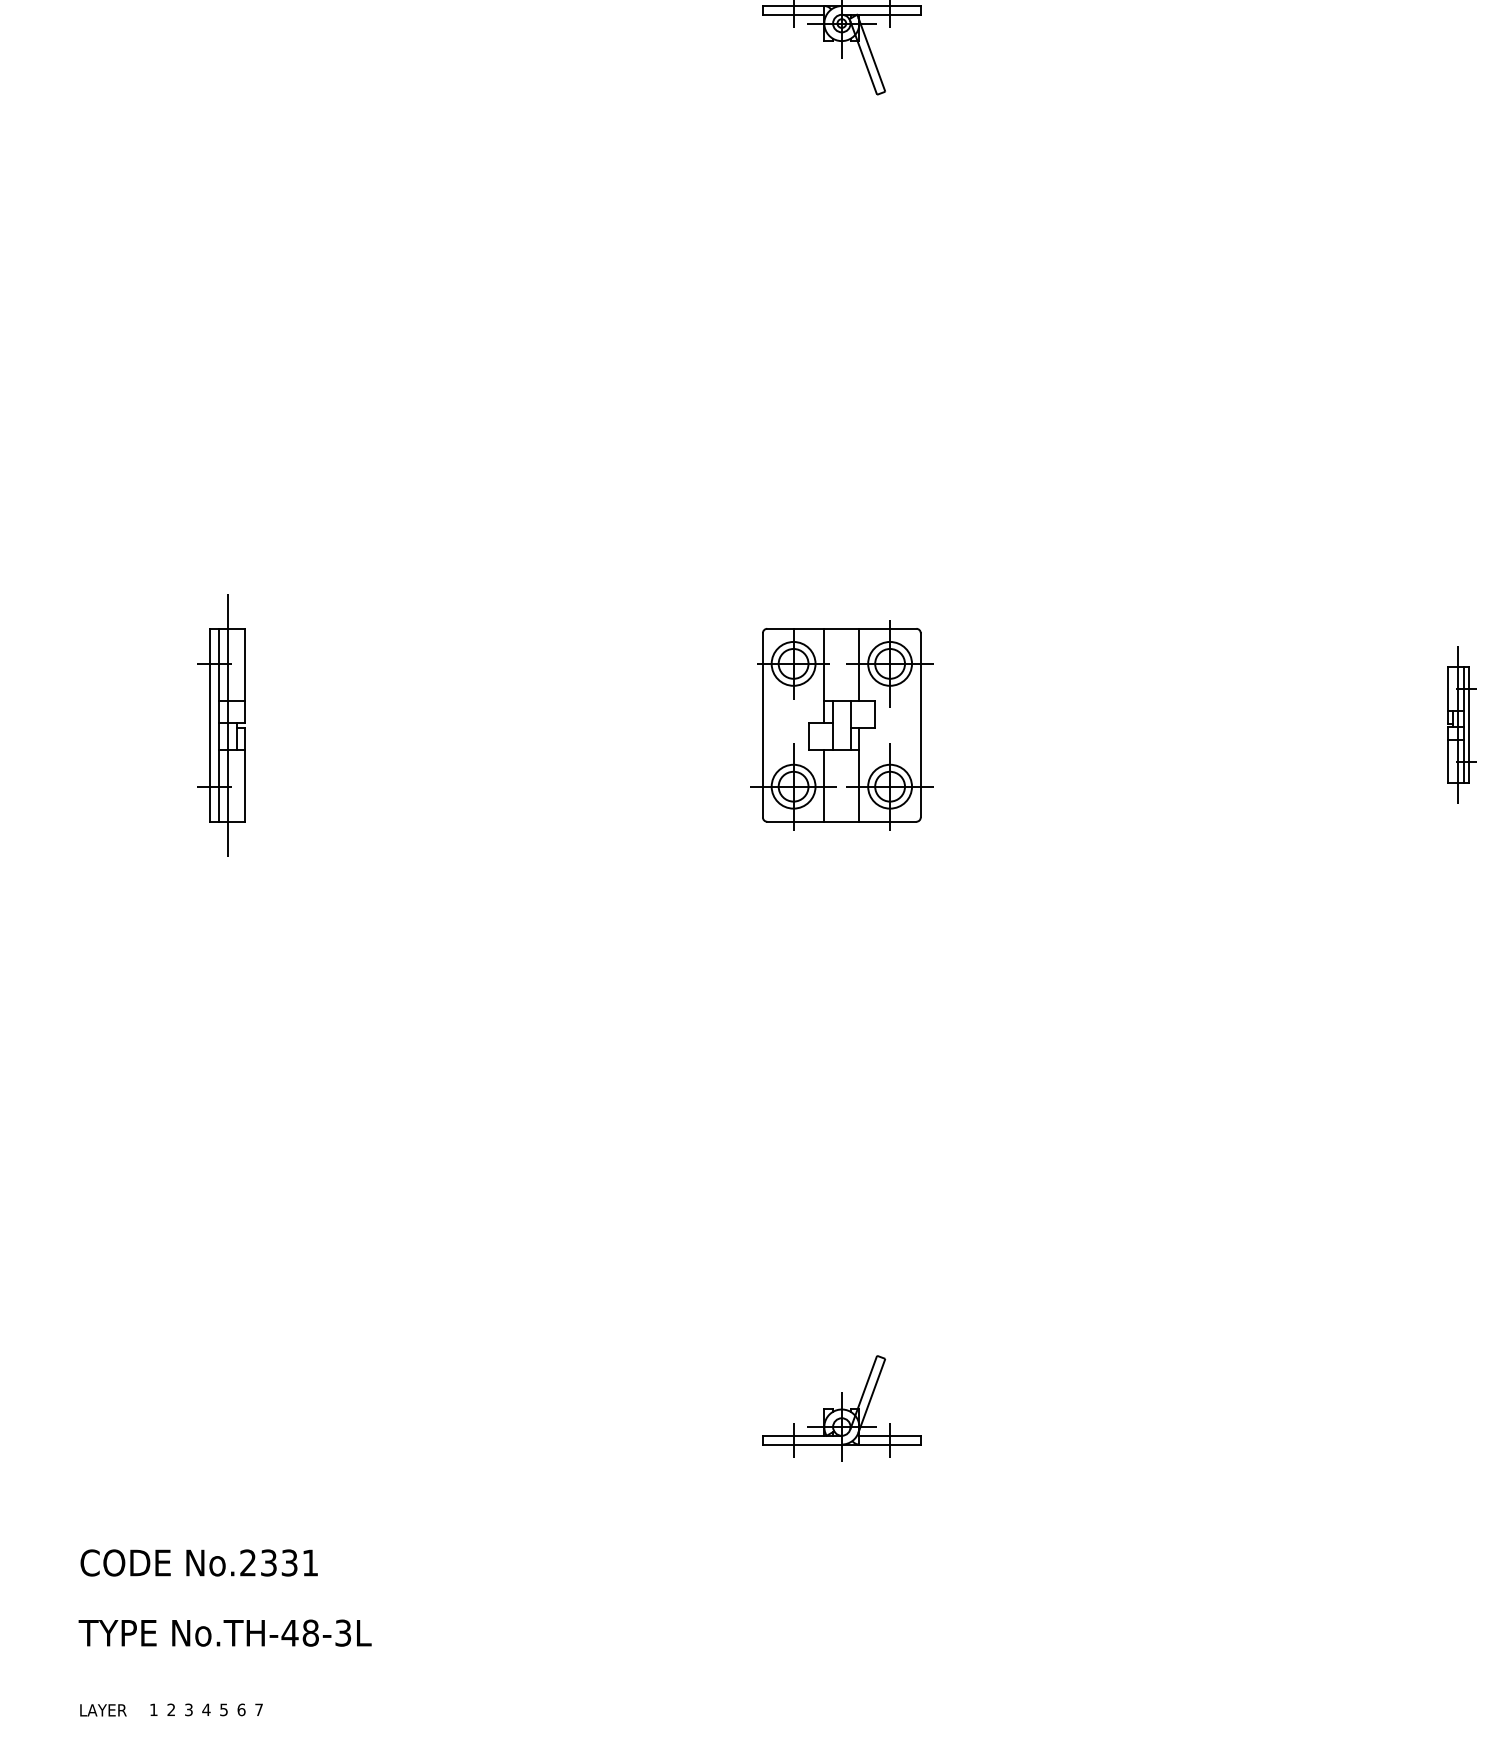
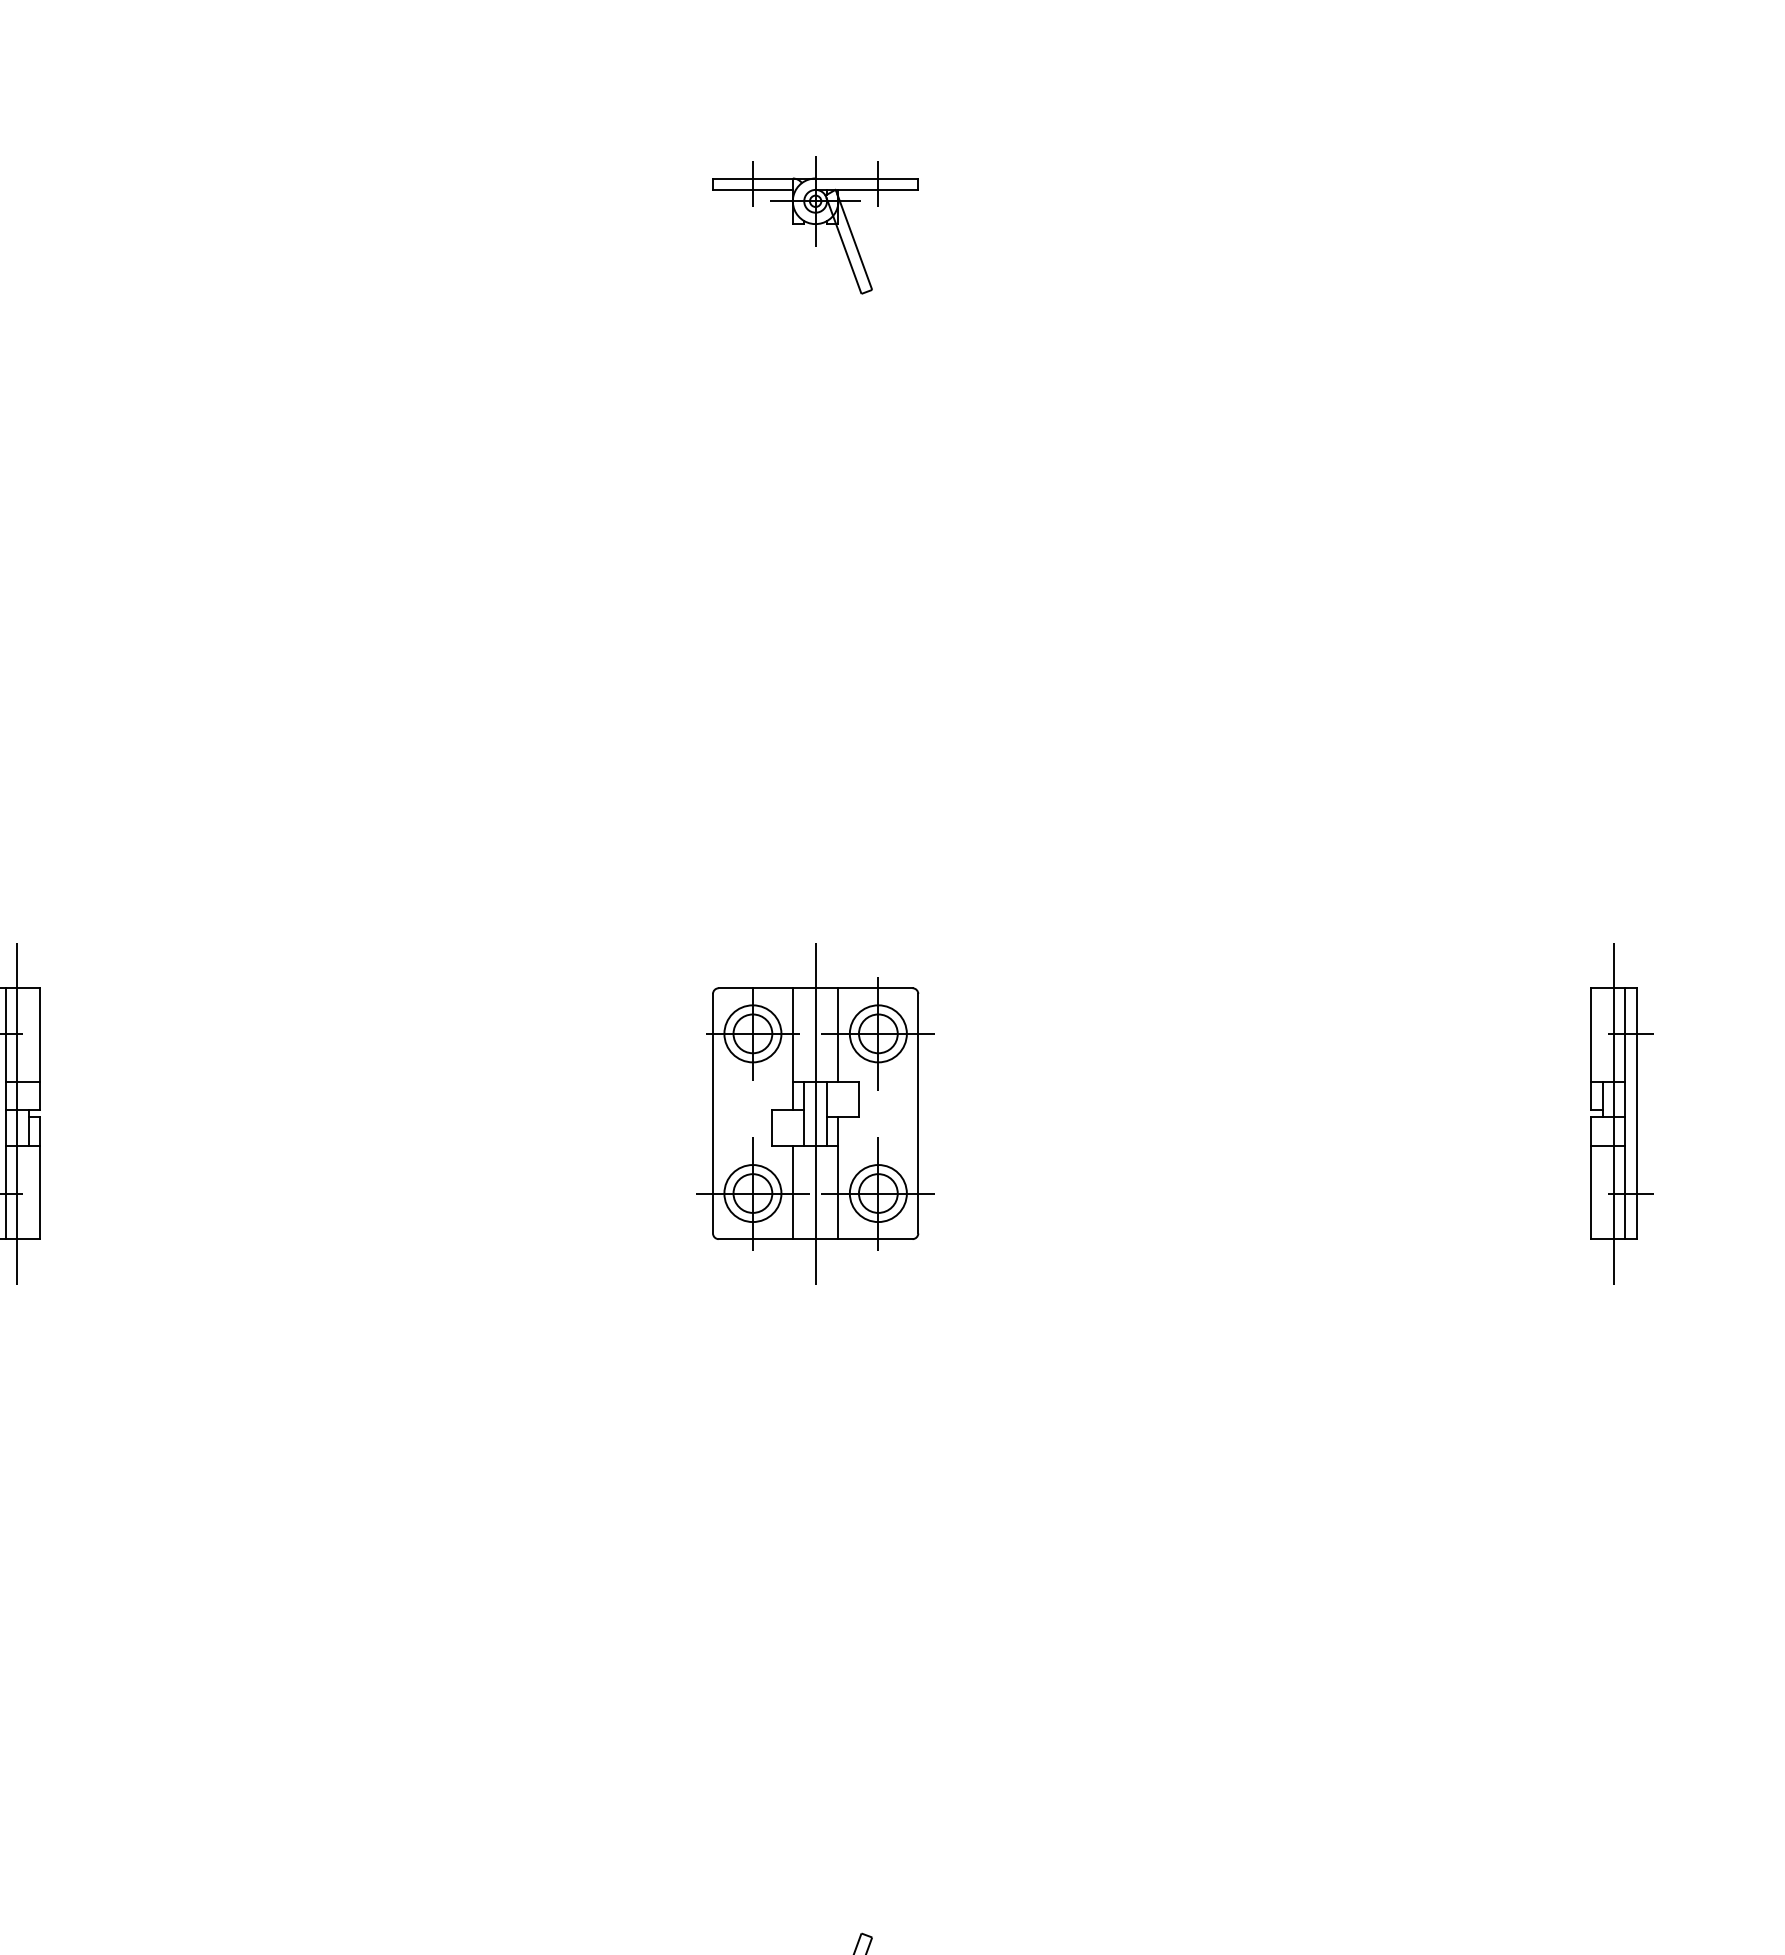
line: (841, 724) -> (815, 1112), added
part: (1461, 725) -> (1621, 1113), size x1.67

